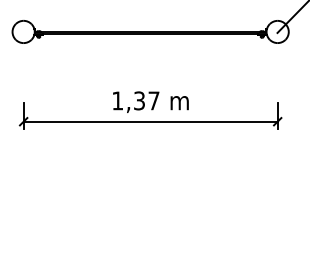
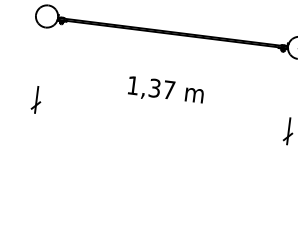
text: (150, 101) -> (165, 90), moved
line: (150, 121) -> (161, 121), removed

